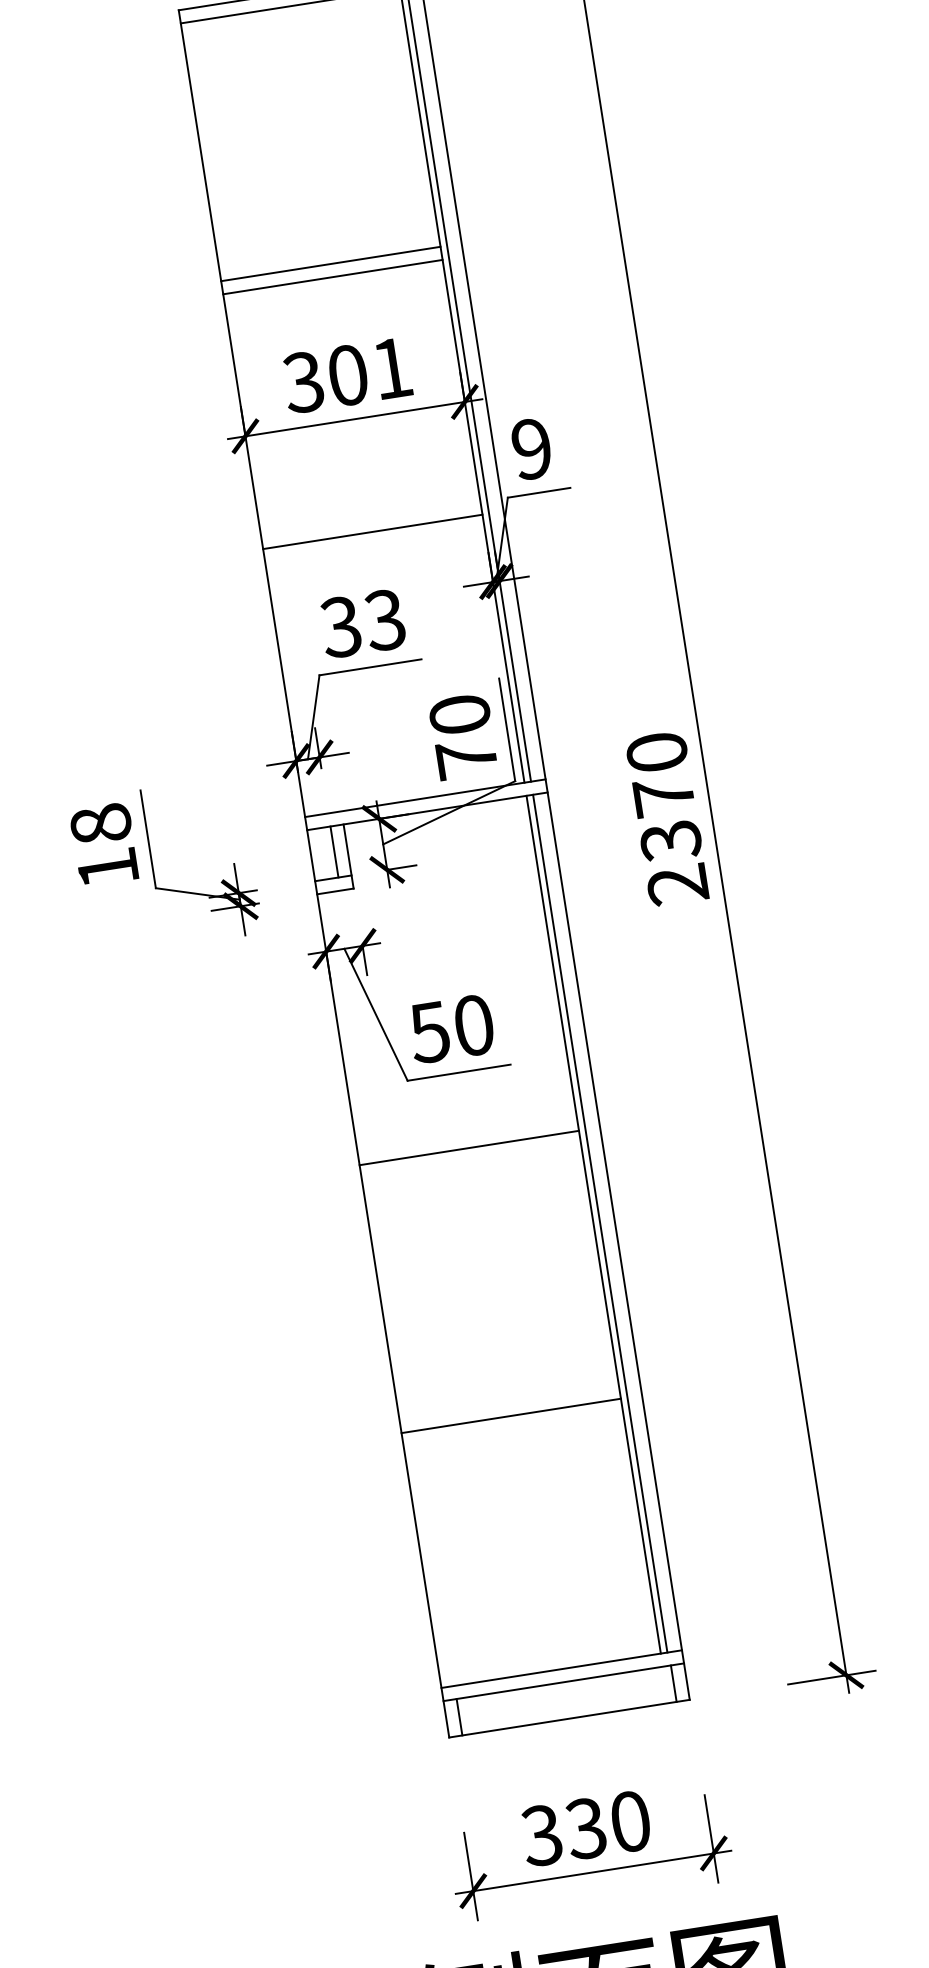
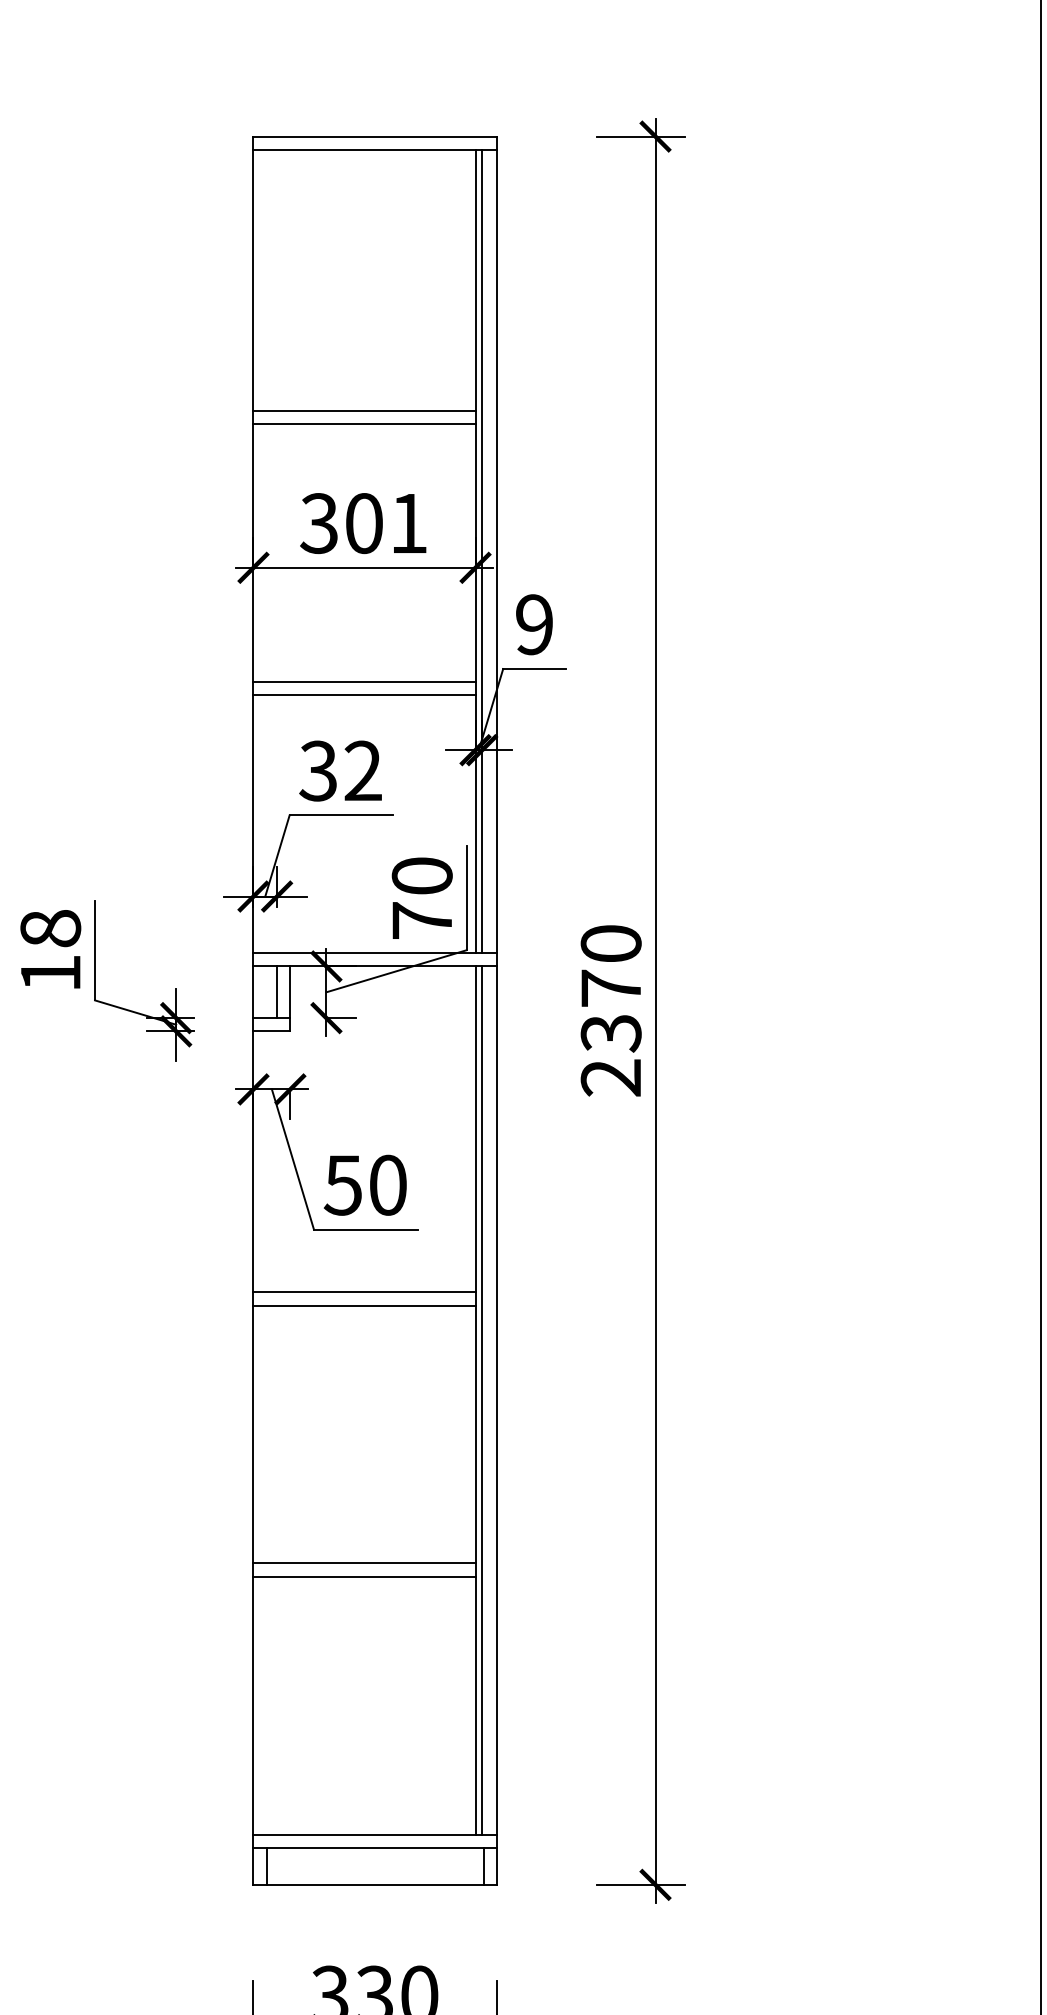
line: (374, 545) -> (364, 695), added
text: (384, 619) -> (362, 770), 33 -> 32
line: (467, 1135) -> (364, 1292), added
line: (509, 1402) -> (364, 1563), added

